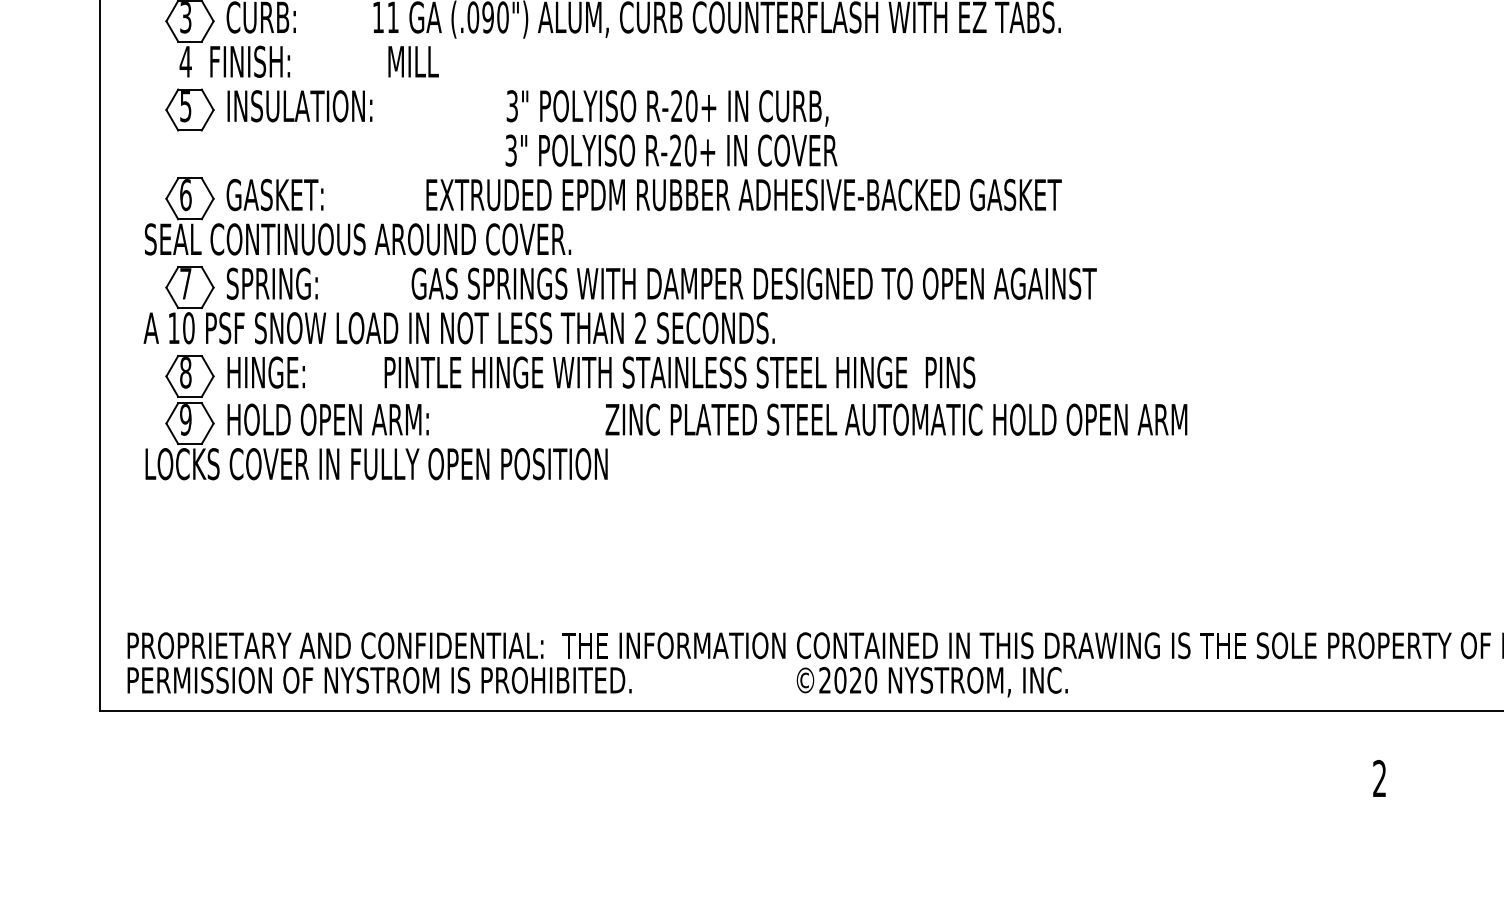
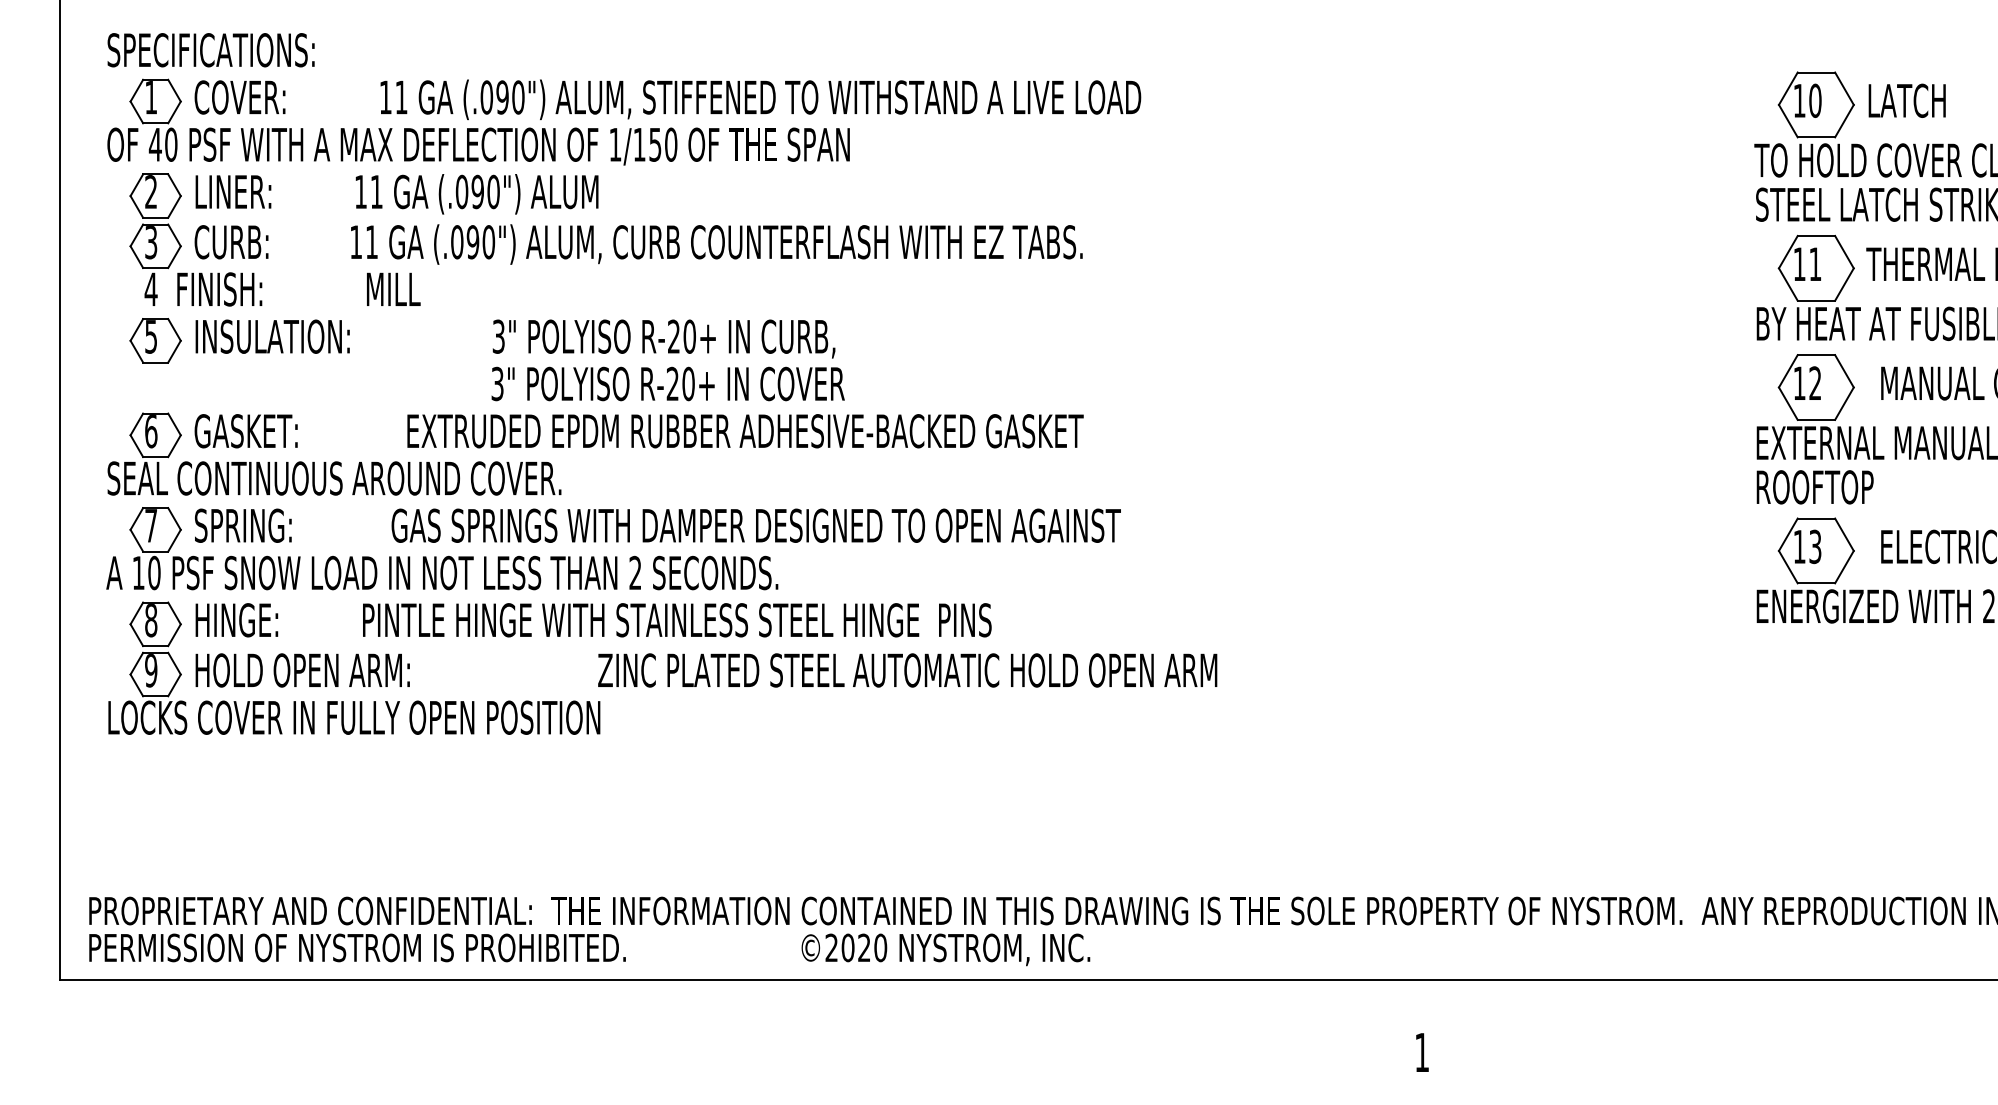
text: (1379, 777) -> (1421, 1051), 2 -> 1

